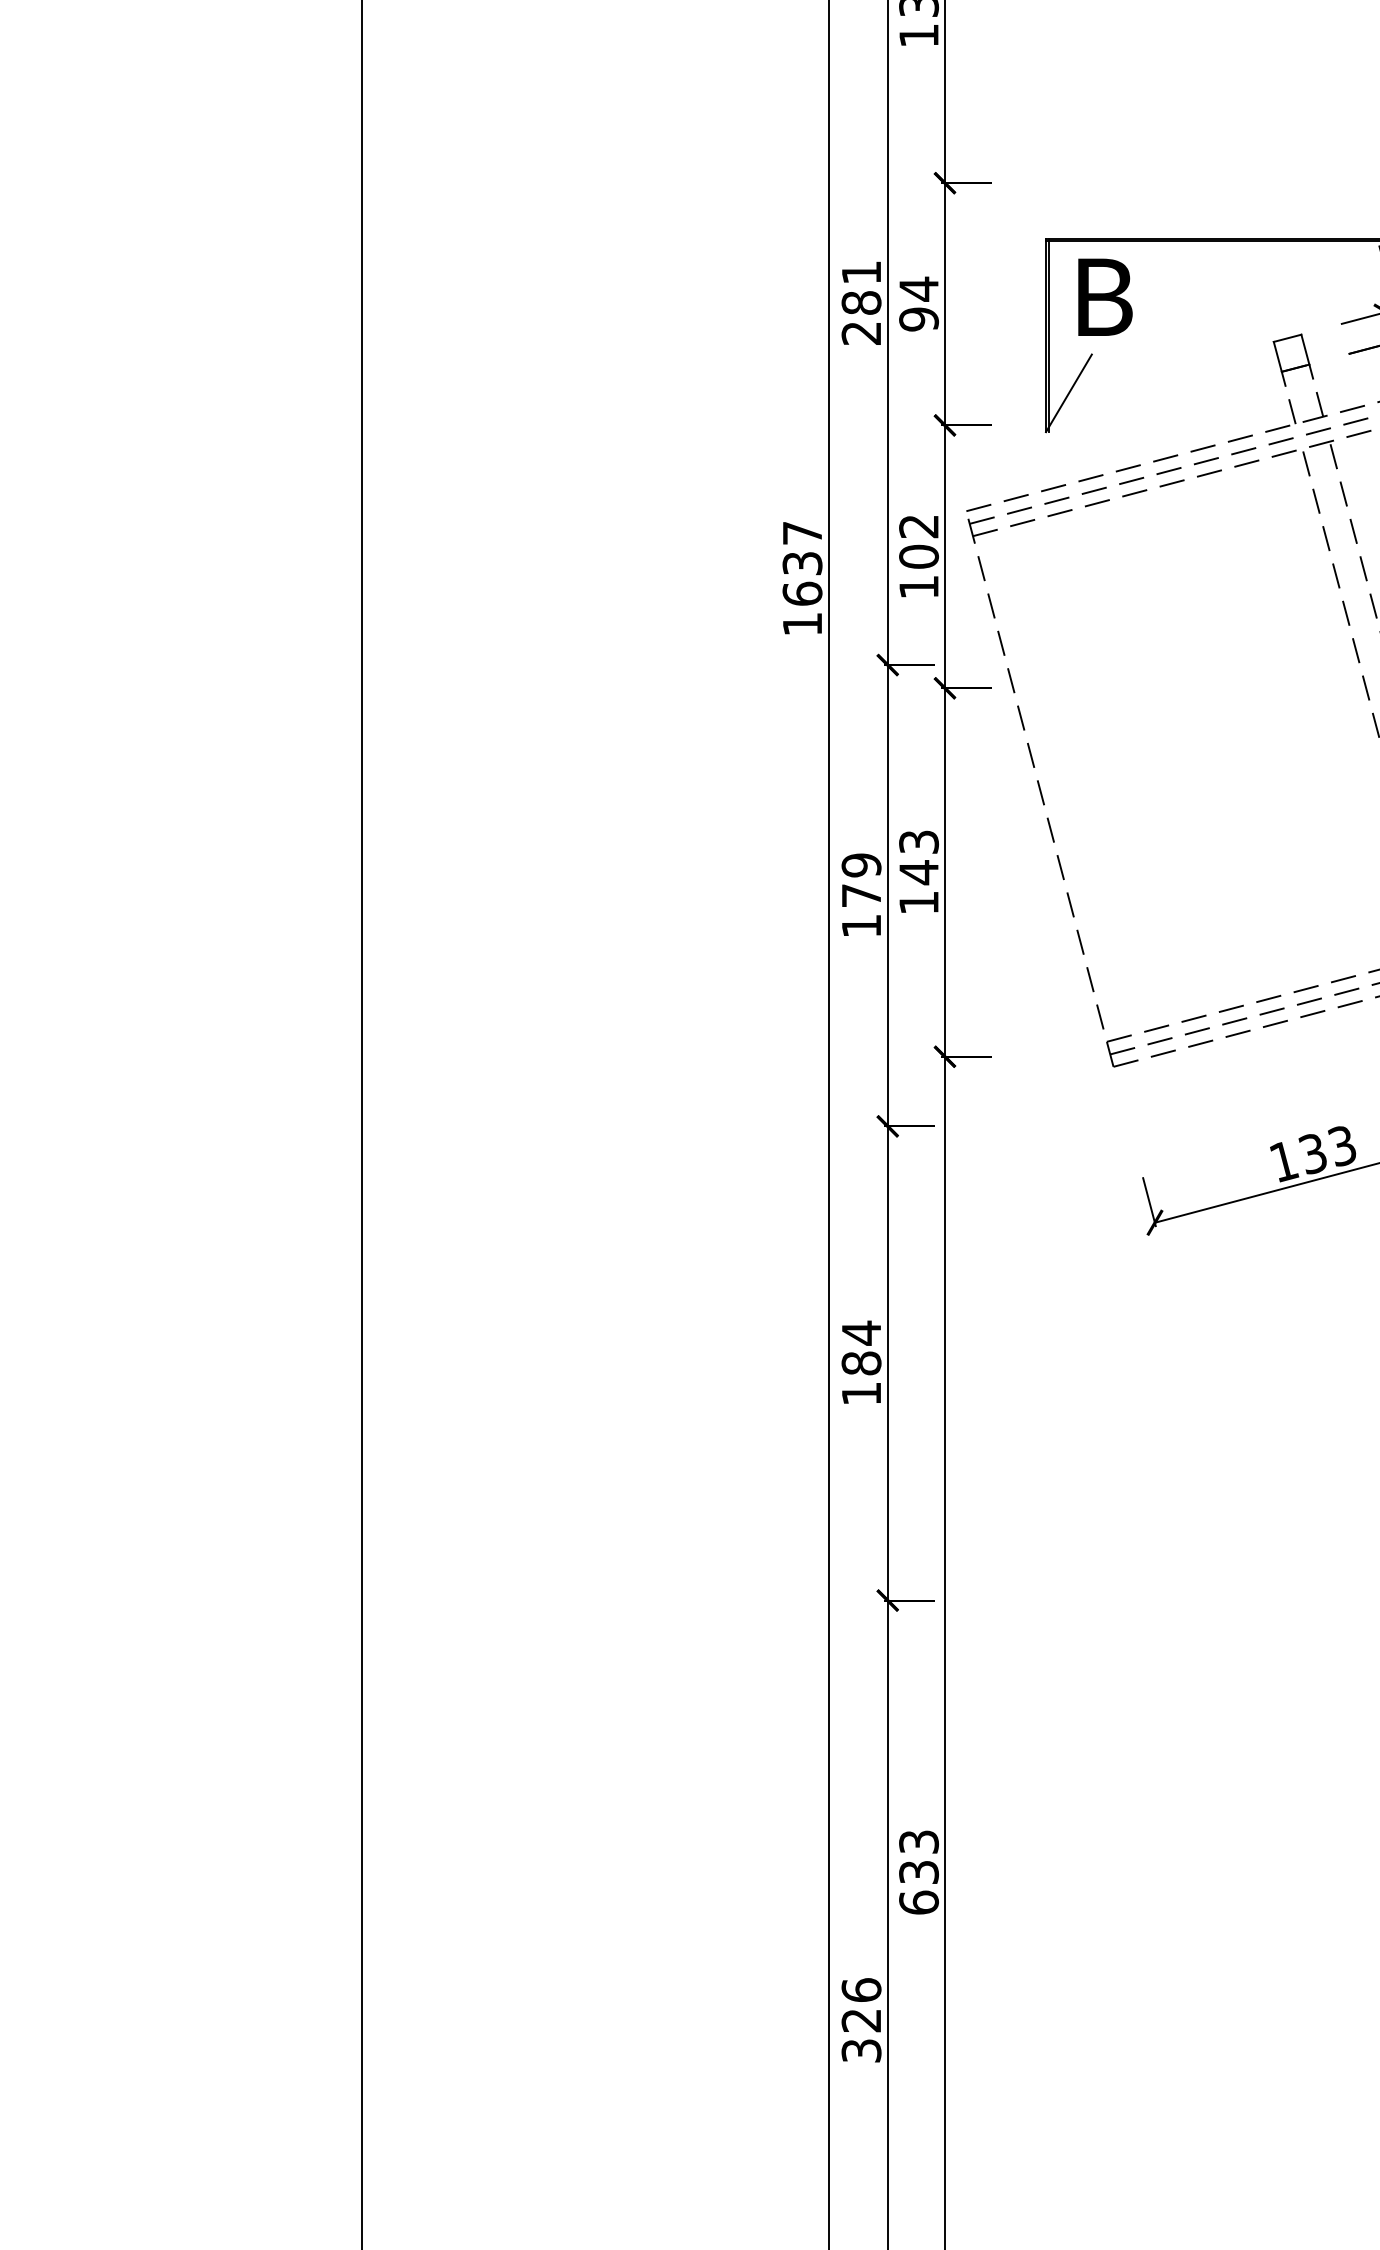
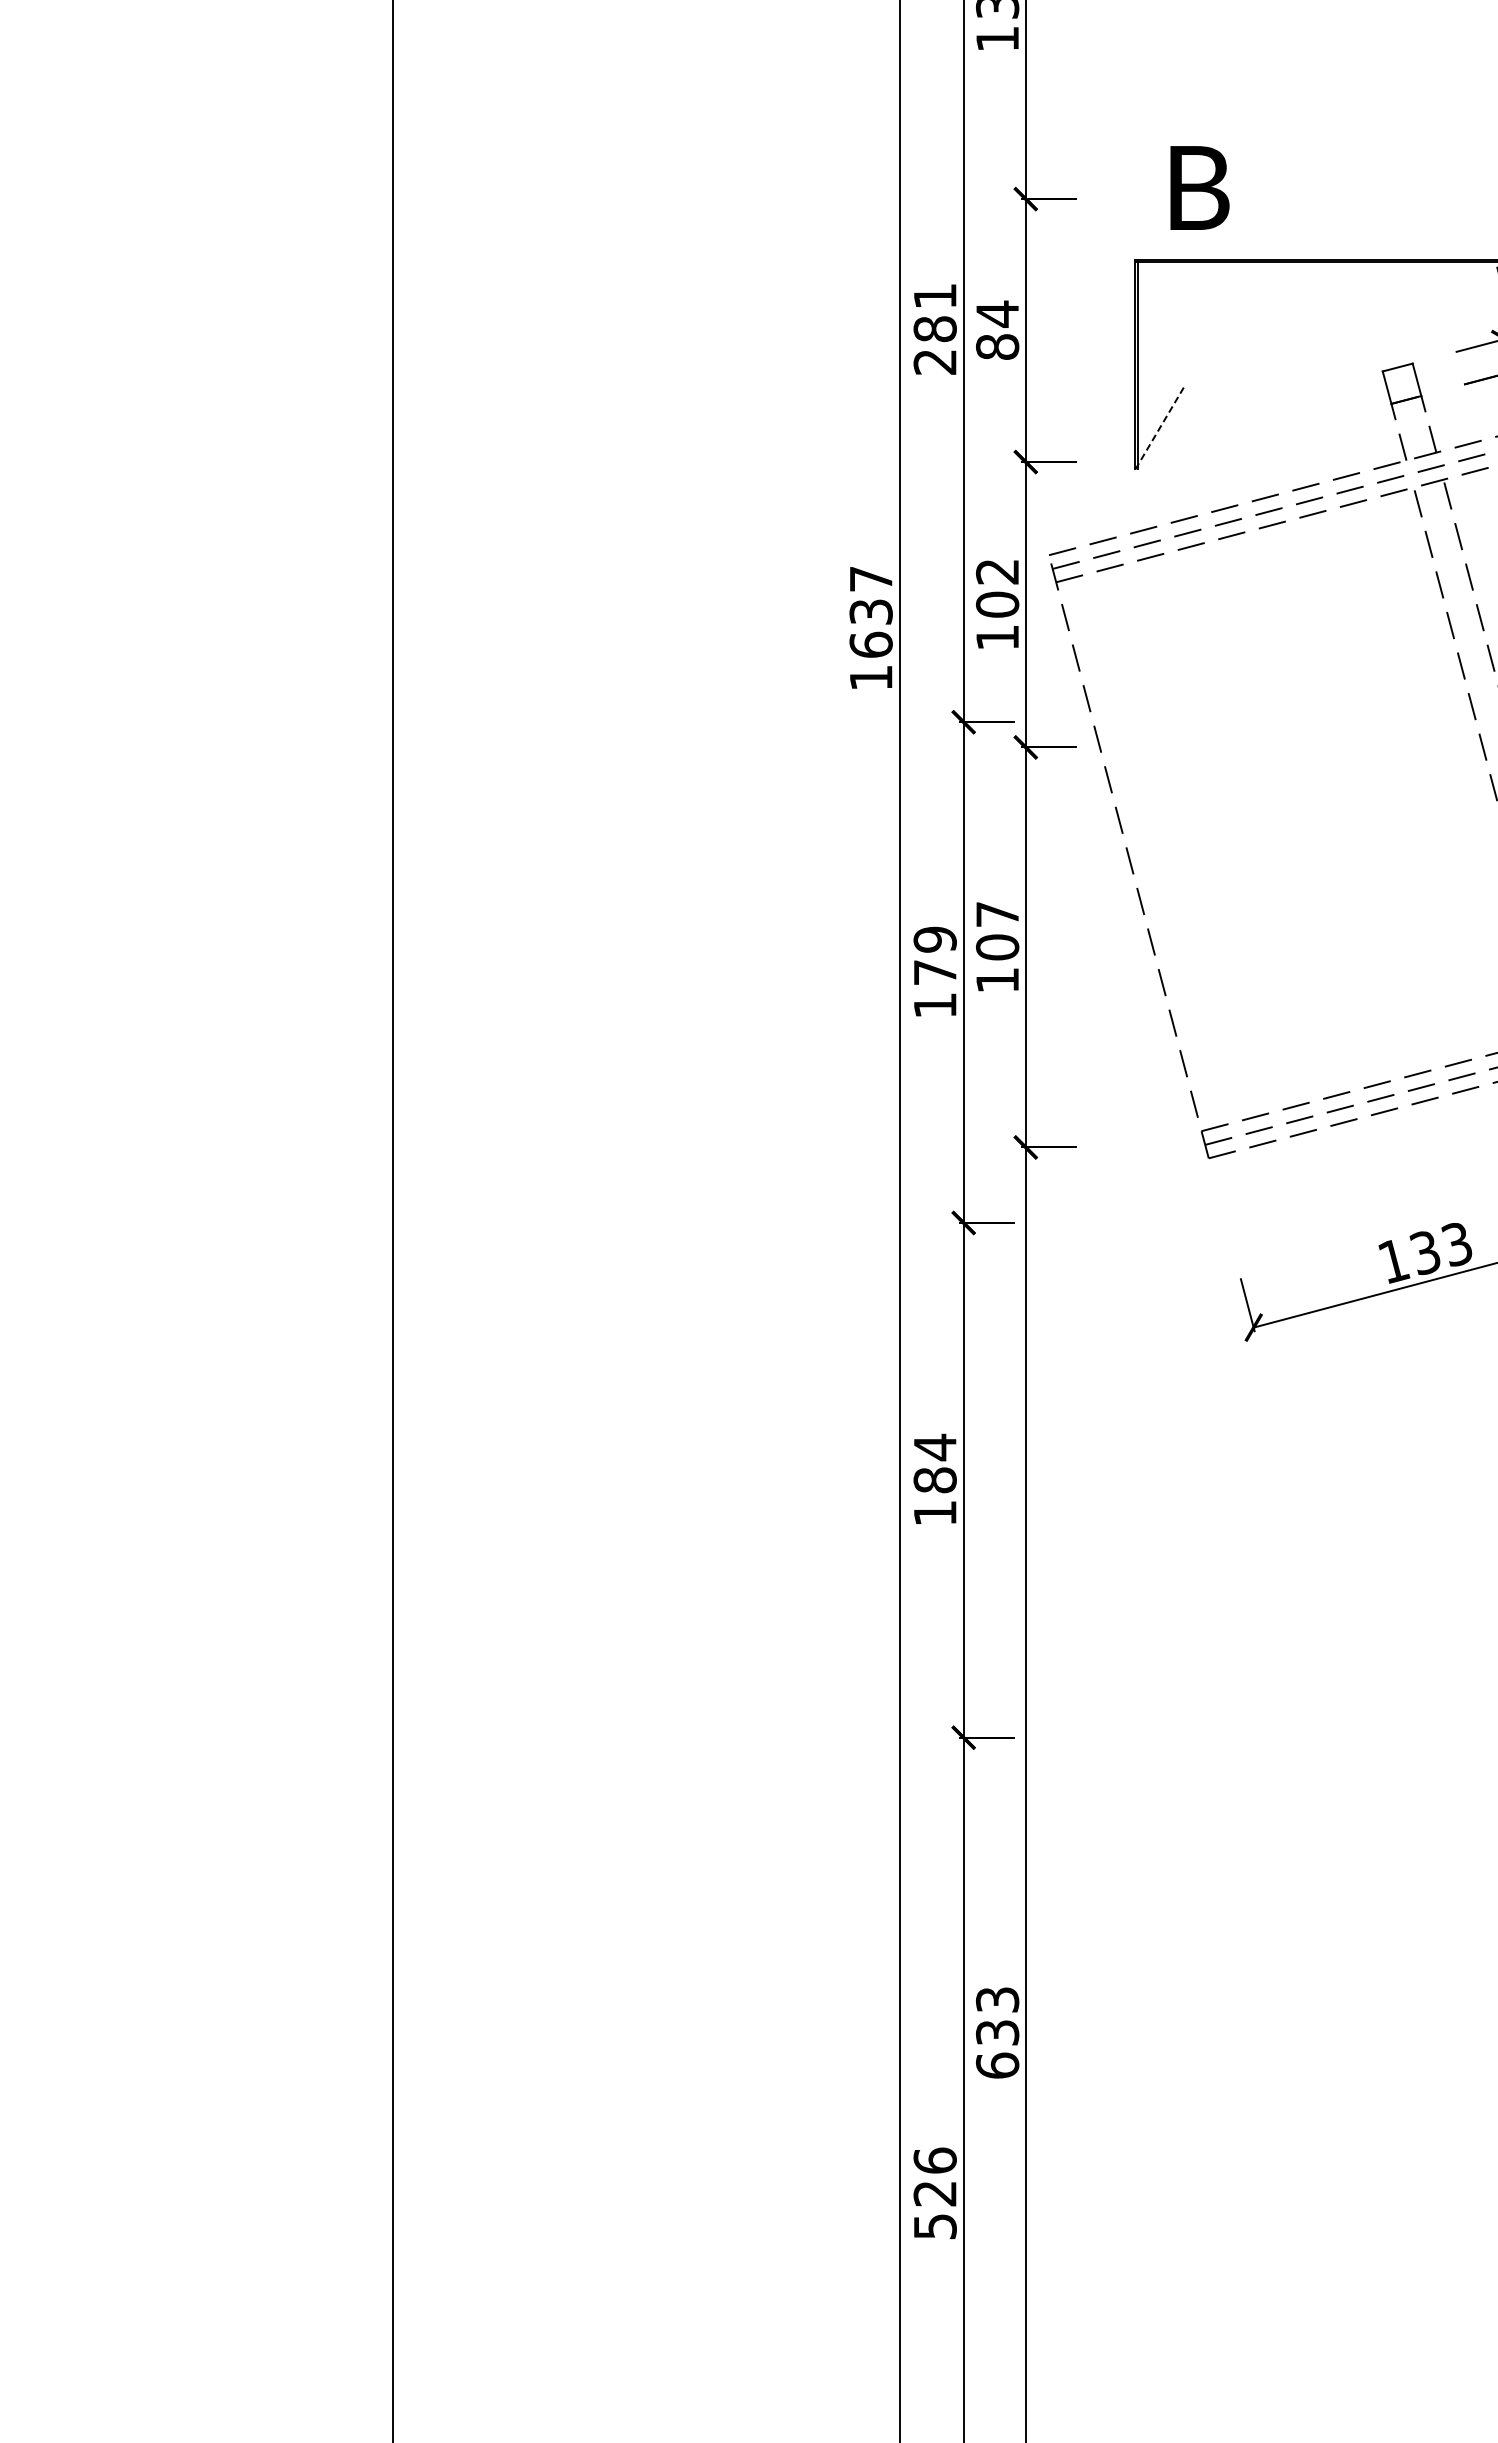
text: (1105, 296) -> (1199, 187), moved
text: (918, 319) -> (997, 347), 94 -> 84
line: (1069, 393) -> (1160, 427), solid -> dashed
text: (918, 857) -> (997, 931), 143 -> 107
text: (860, 2050) -> (934, 2226), 326 -> 526

